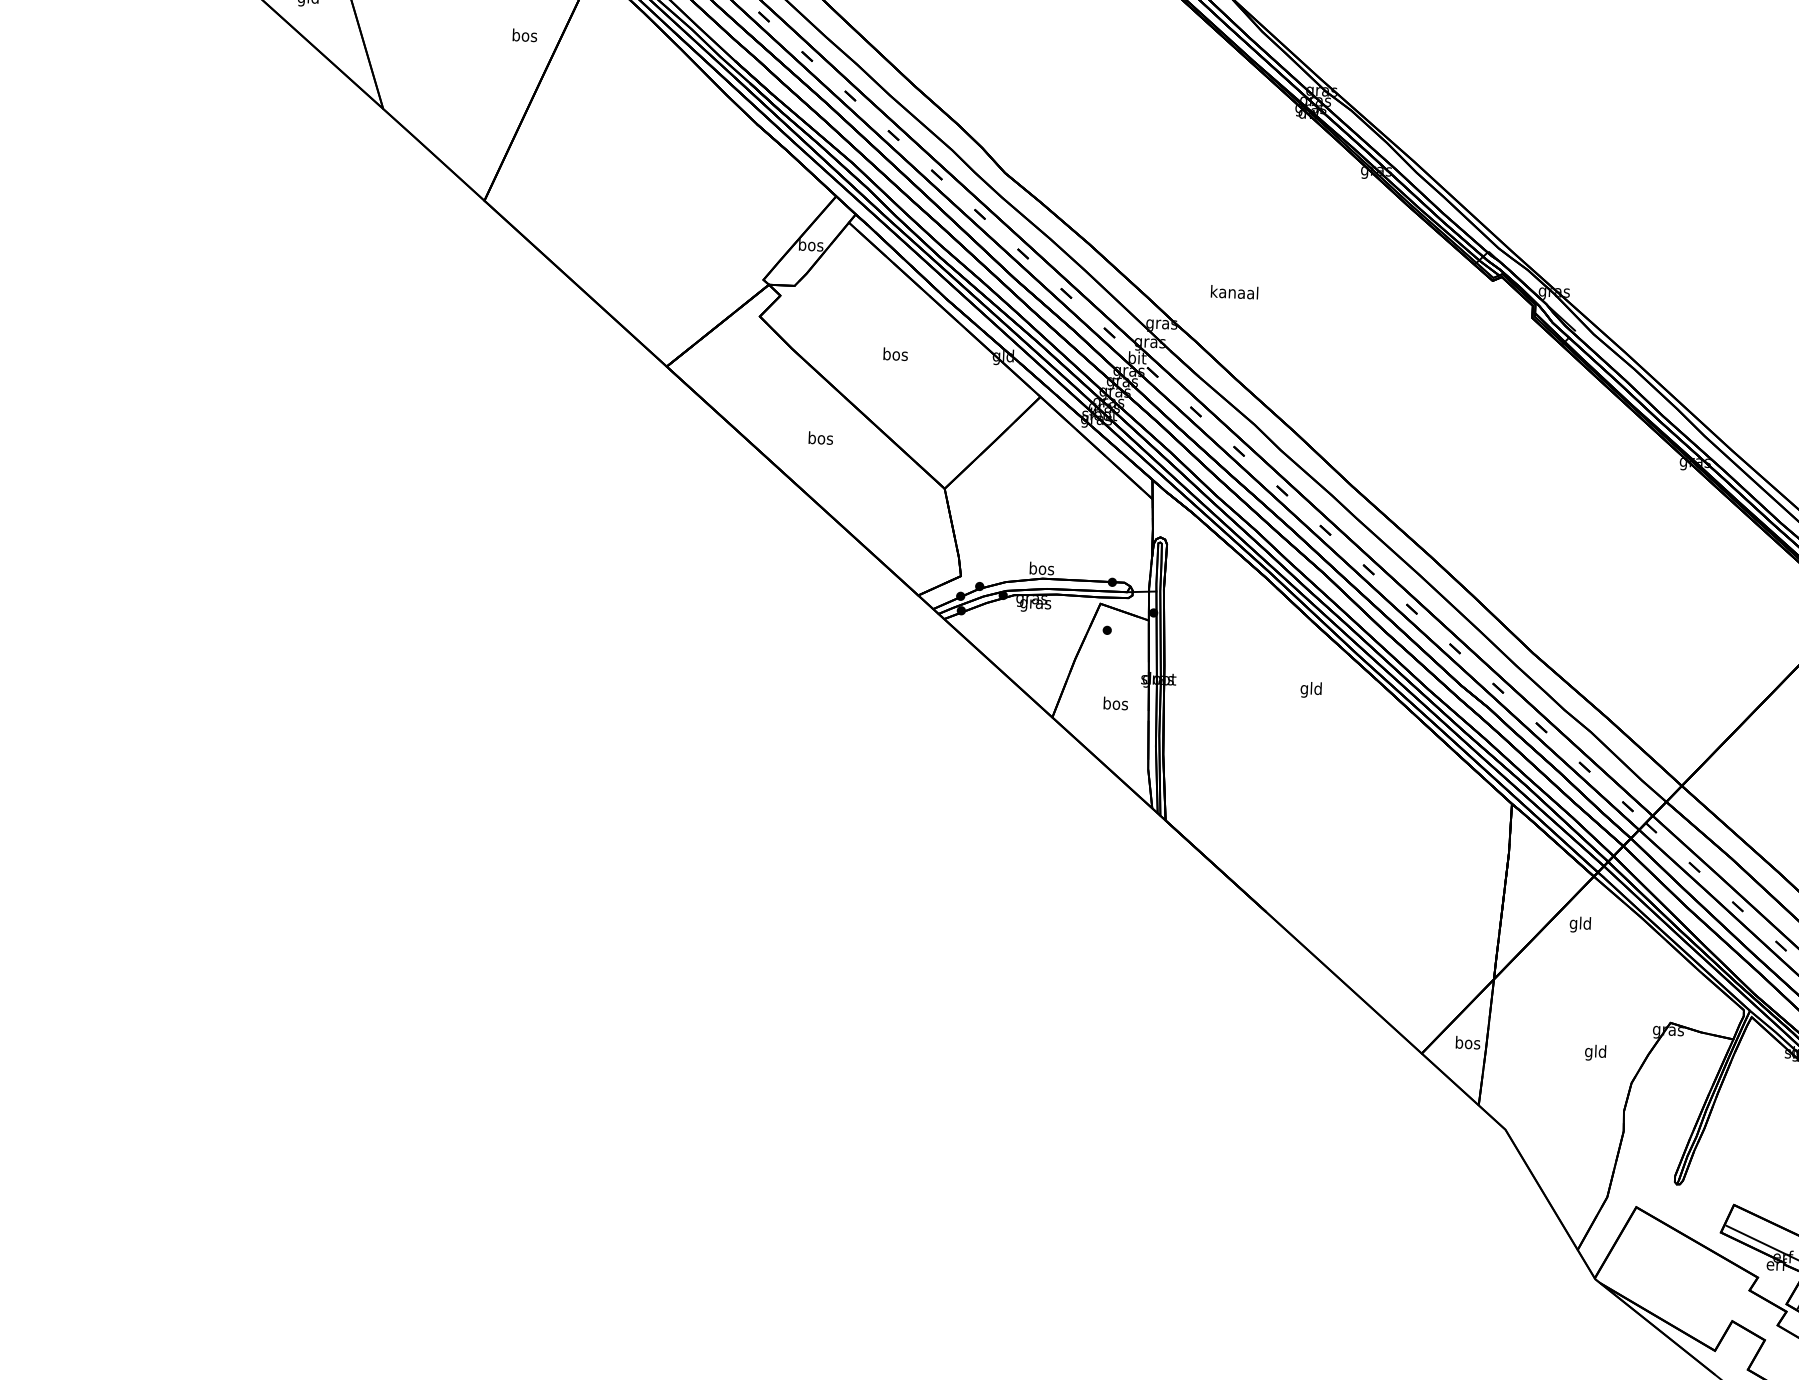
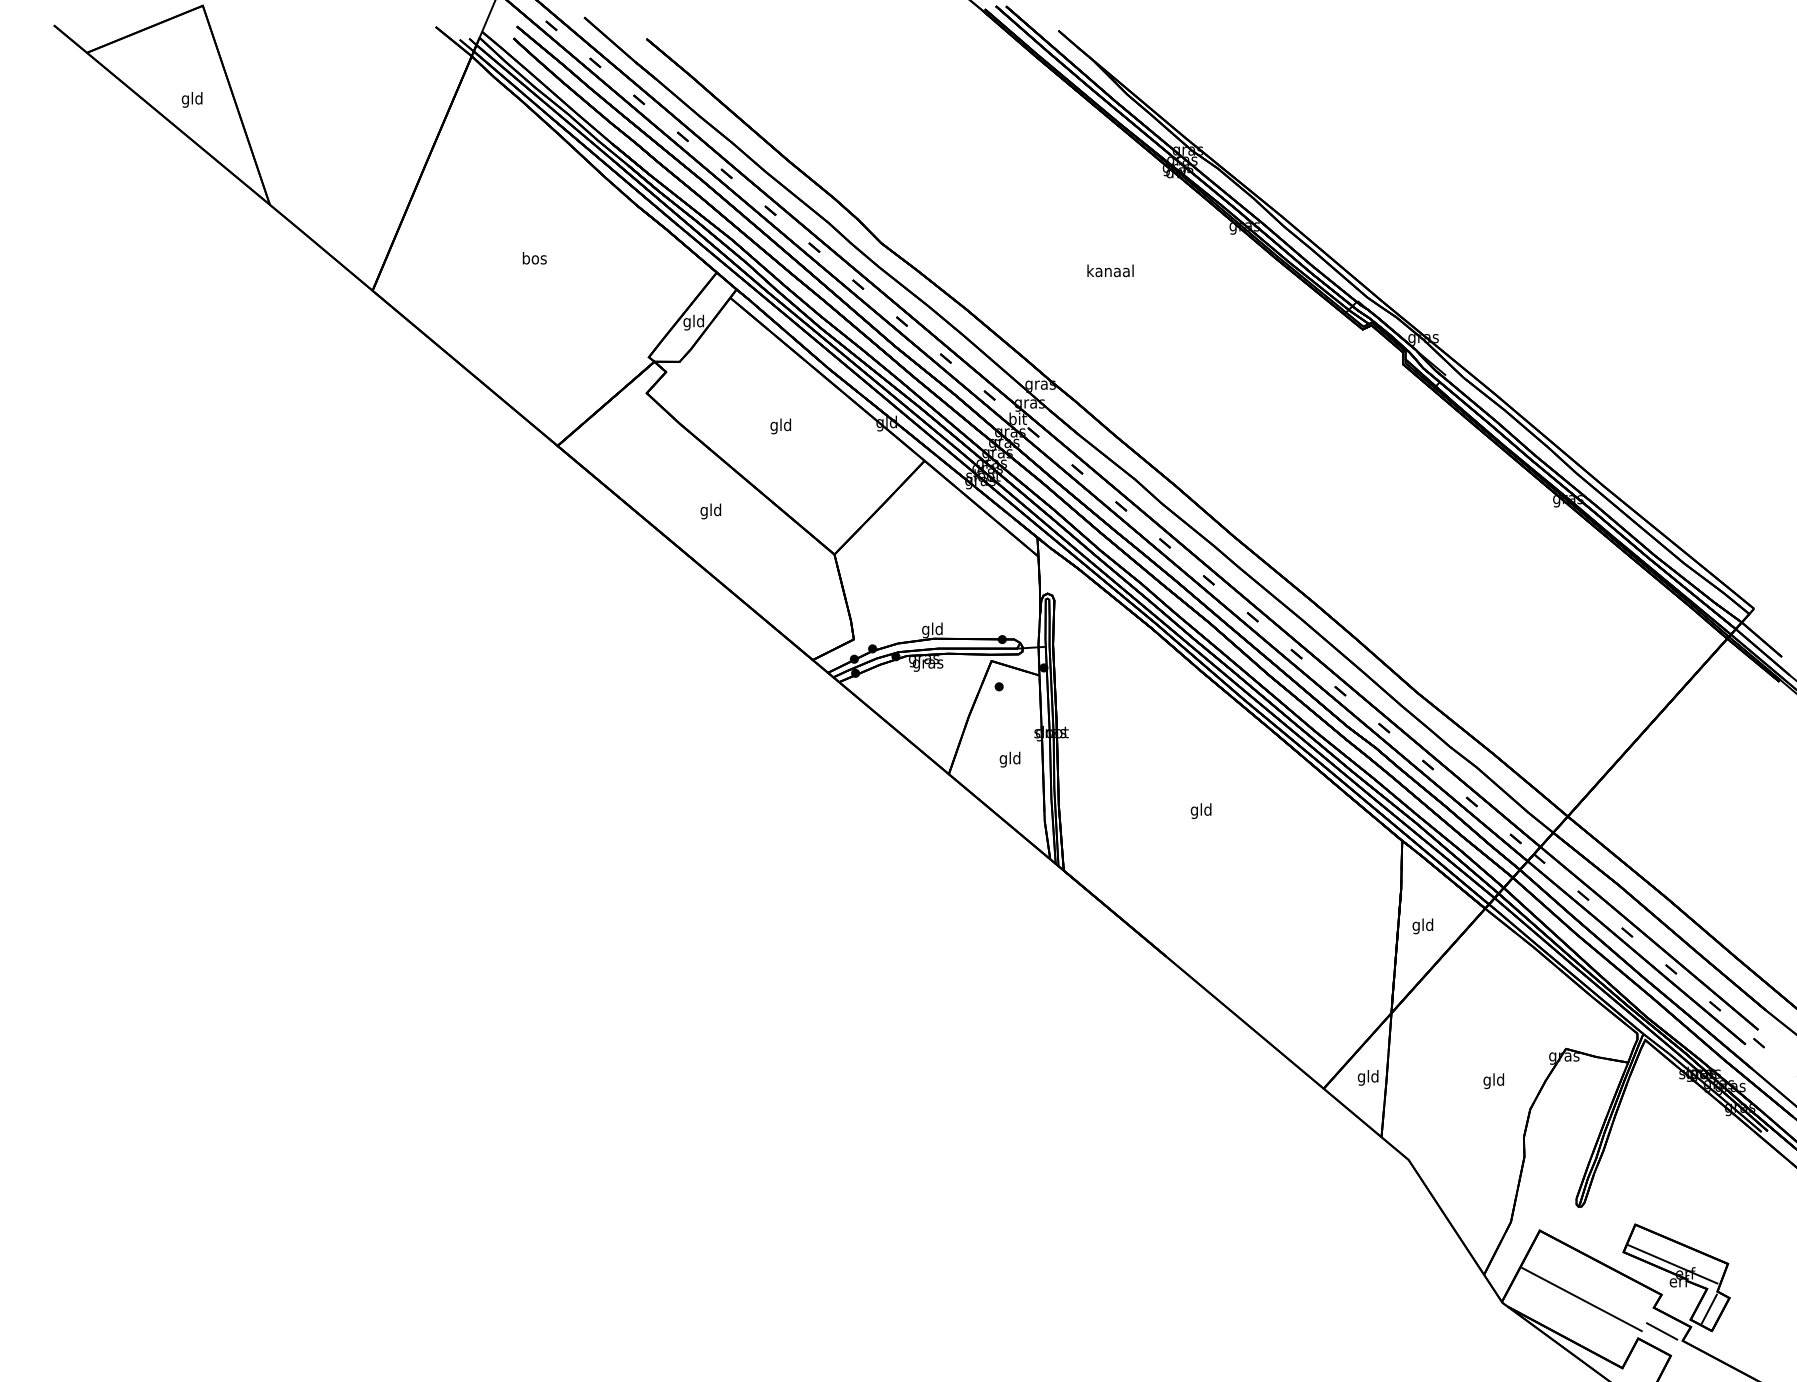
text: (524, 35) -> (534, 258), moved
text: (811, 246) -> (694, 322), bos -> gld
text: (1234, 291) -> (1110, 270), moved
text: (895, 355) -> (781, 426), bos -> gld
text: (821, 439) -> (711, 511), bos -> gld
text: (1041, 570) -> (932, 630), bos -> gld
text: (1310, 689) -> (1200, 810), moved
text: (1115, 704) -> (1010, 759), bos -> gld
text: (1579, 924) -> (1422, 926), moved
text: (1467, 1043) -> (1368, 1077), bos -> gld
line: (1676, 1279) -> (1581, 1299), added
line: (1757, 1315) -> (1662, 1331), added

